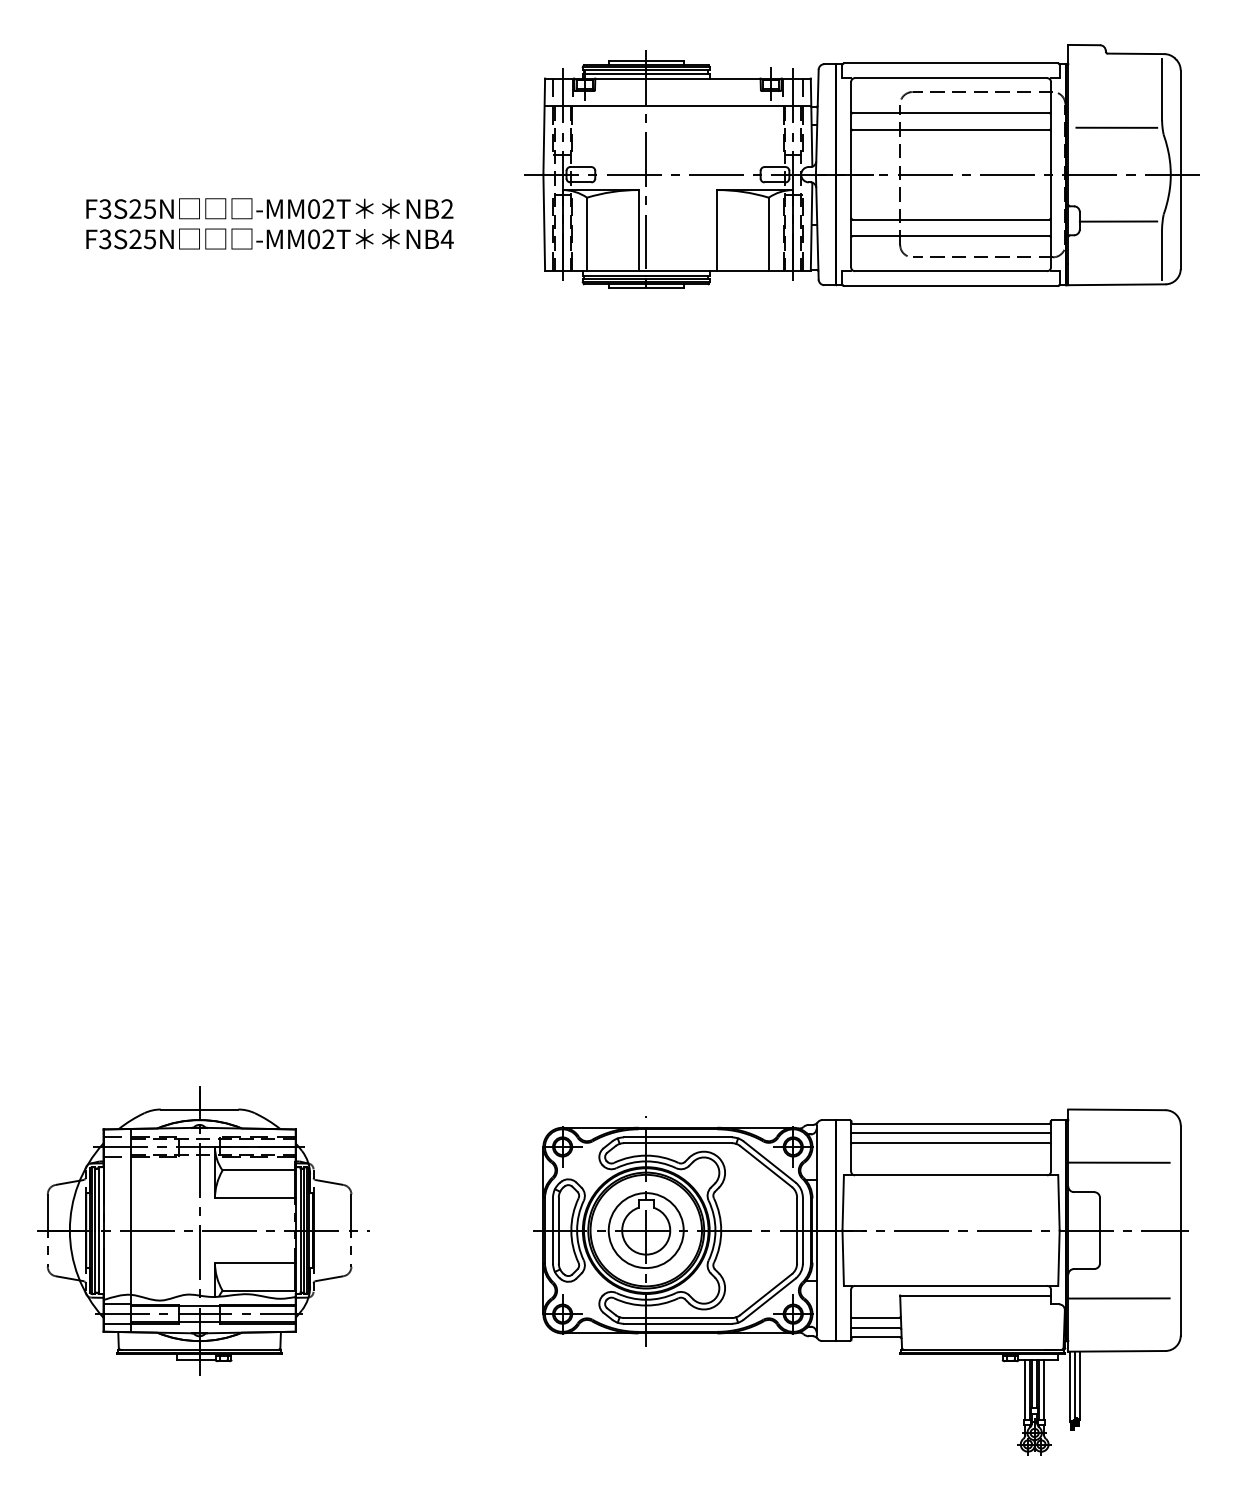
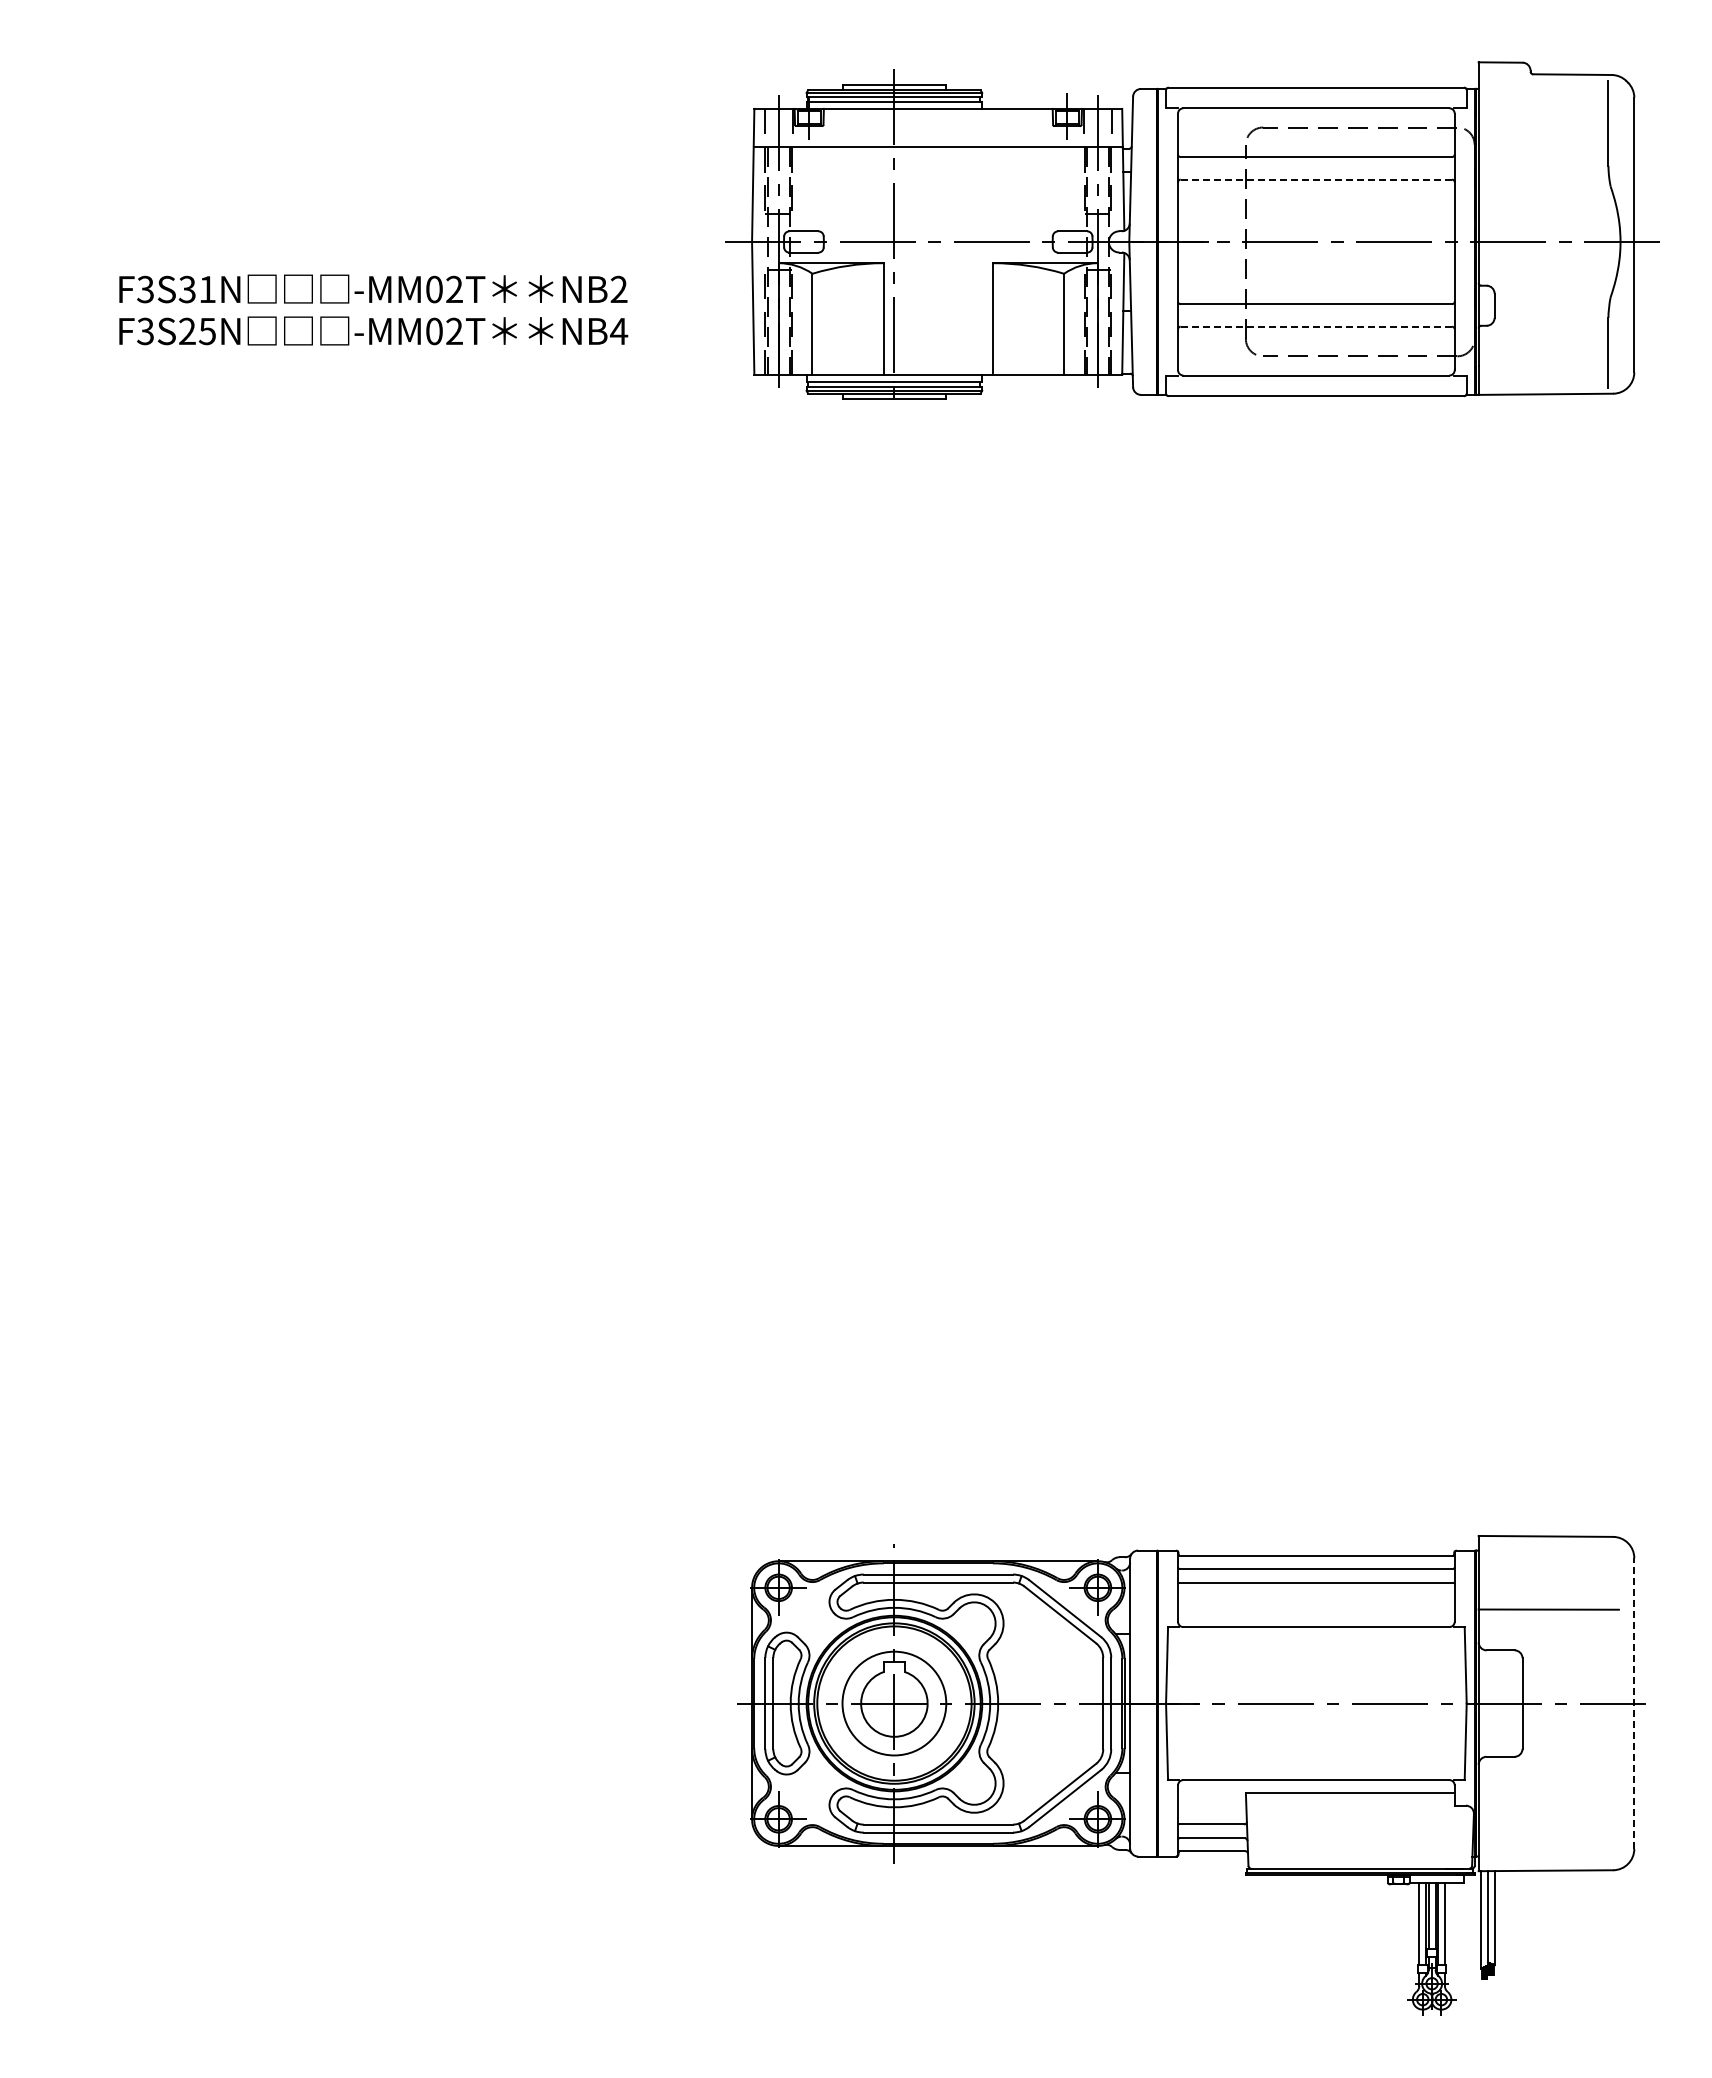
line: (1116, 127) -> (1545, 176), removed
line: (951, 129) -> (1316, 179), solid -> dashed
text: (142, 209) -> (196, 289), F3S25N -> F3S31N
line: (1118, 221) -> (1547, 306), removed
line: (951, 235) -> (1316, 326), solid -> dashed
line: (1180, 1230) -> (1634, 1703), solid -> dashed
part: (203, 1231) -> (281, 1704), removed
line: (1118, 1298) -> (1548, 1797), removed

